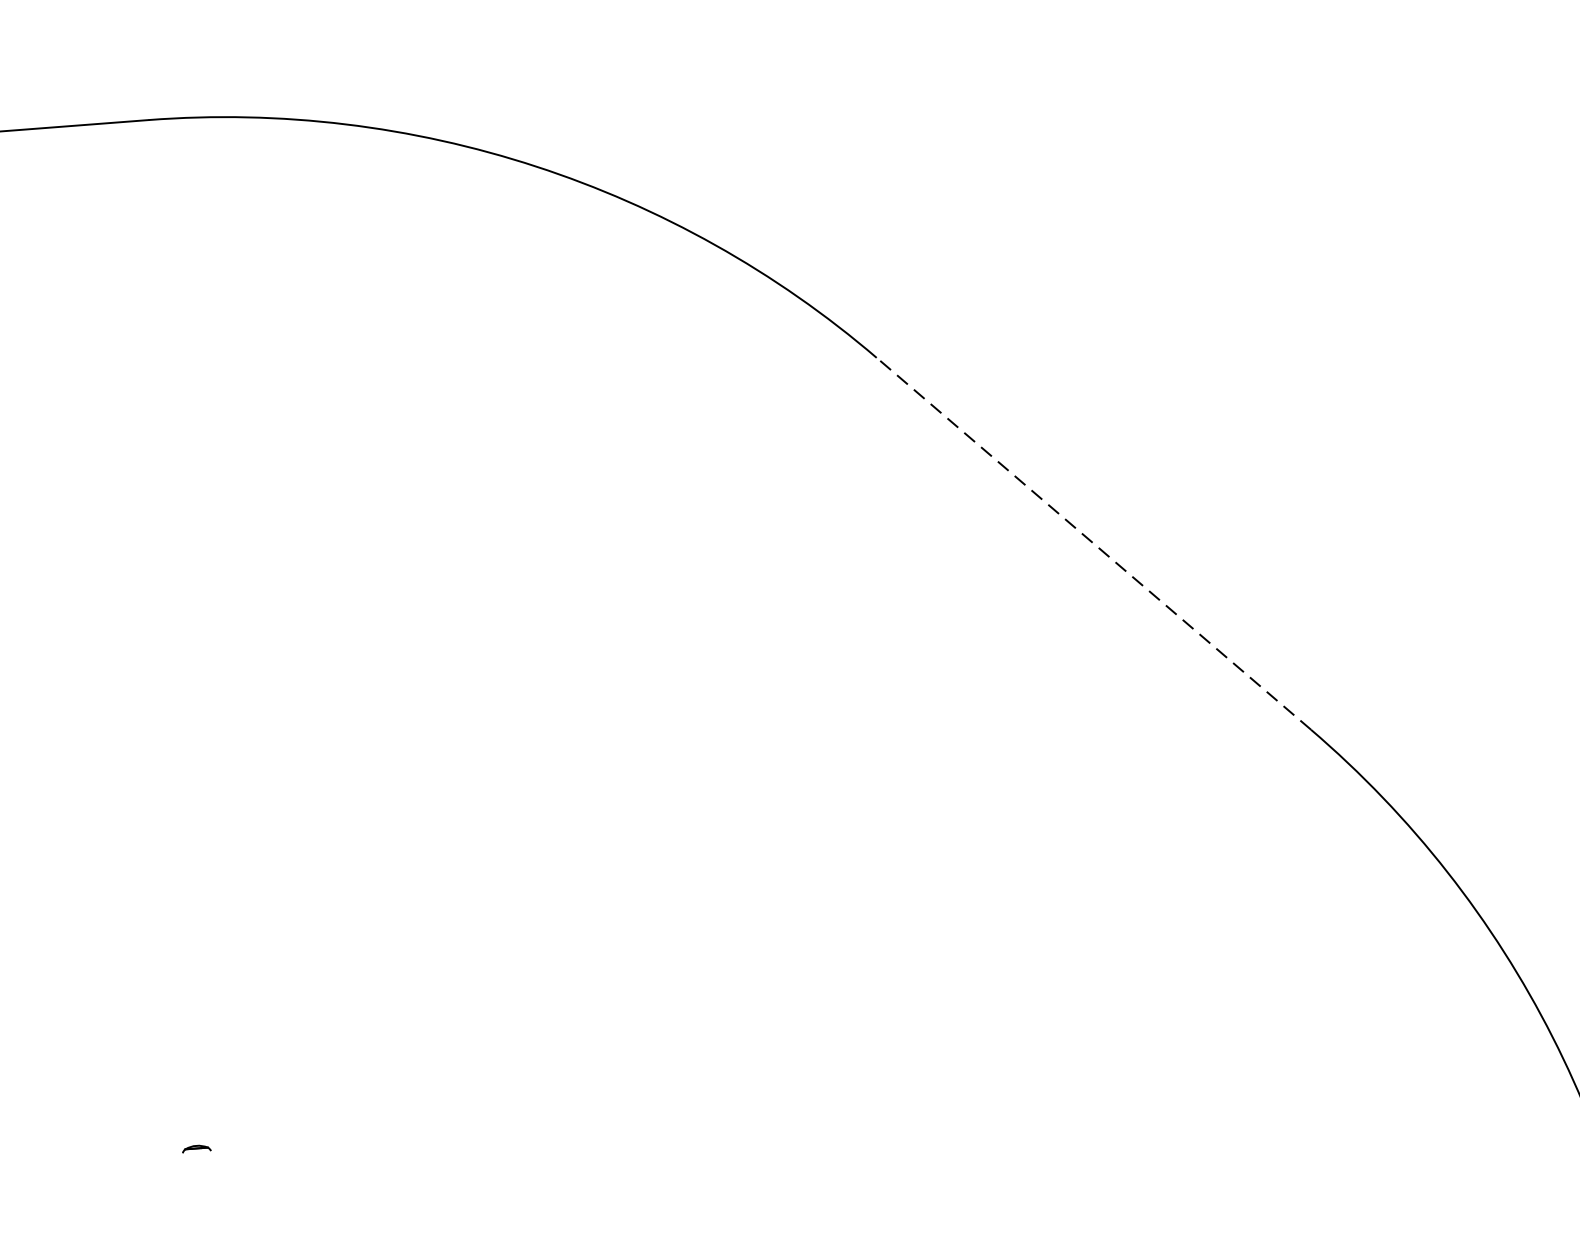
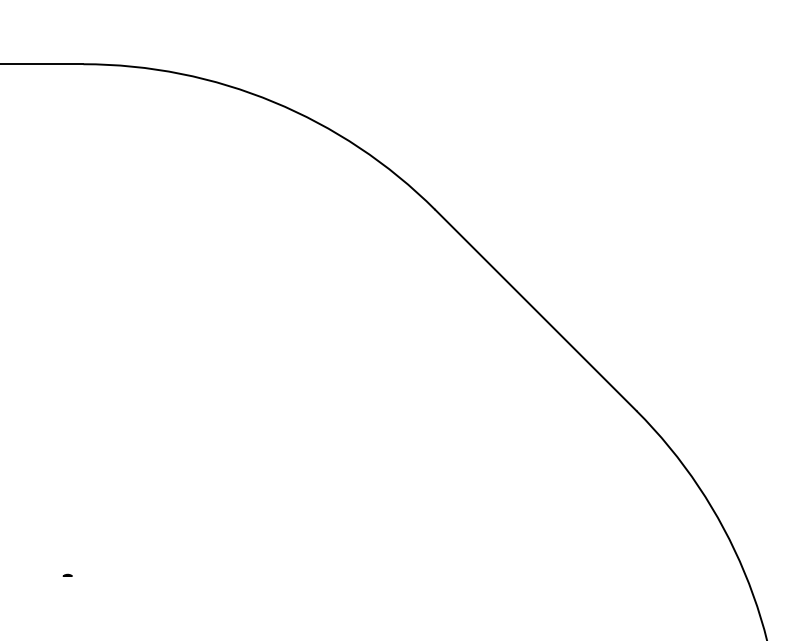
line: (1093, 544) -> (535, 310), dashed -> solid
part: (195, 1145) -> (67, 574), size x0.62

